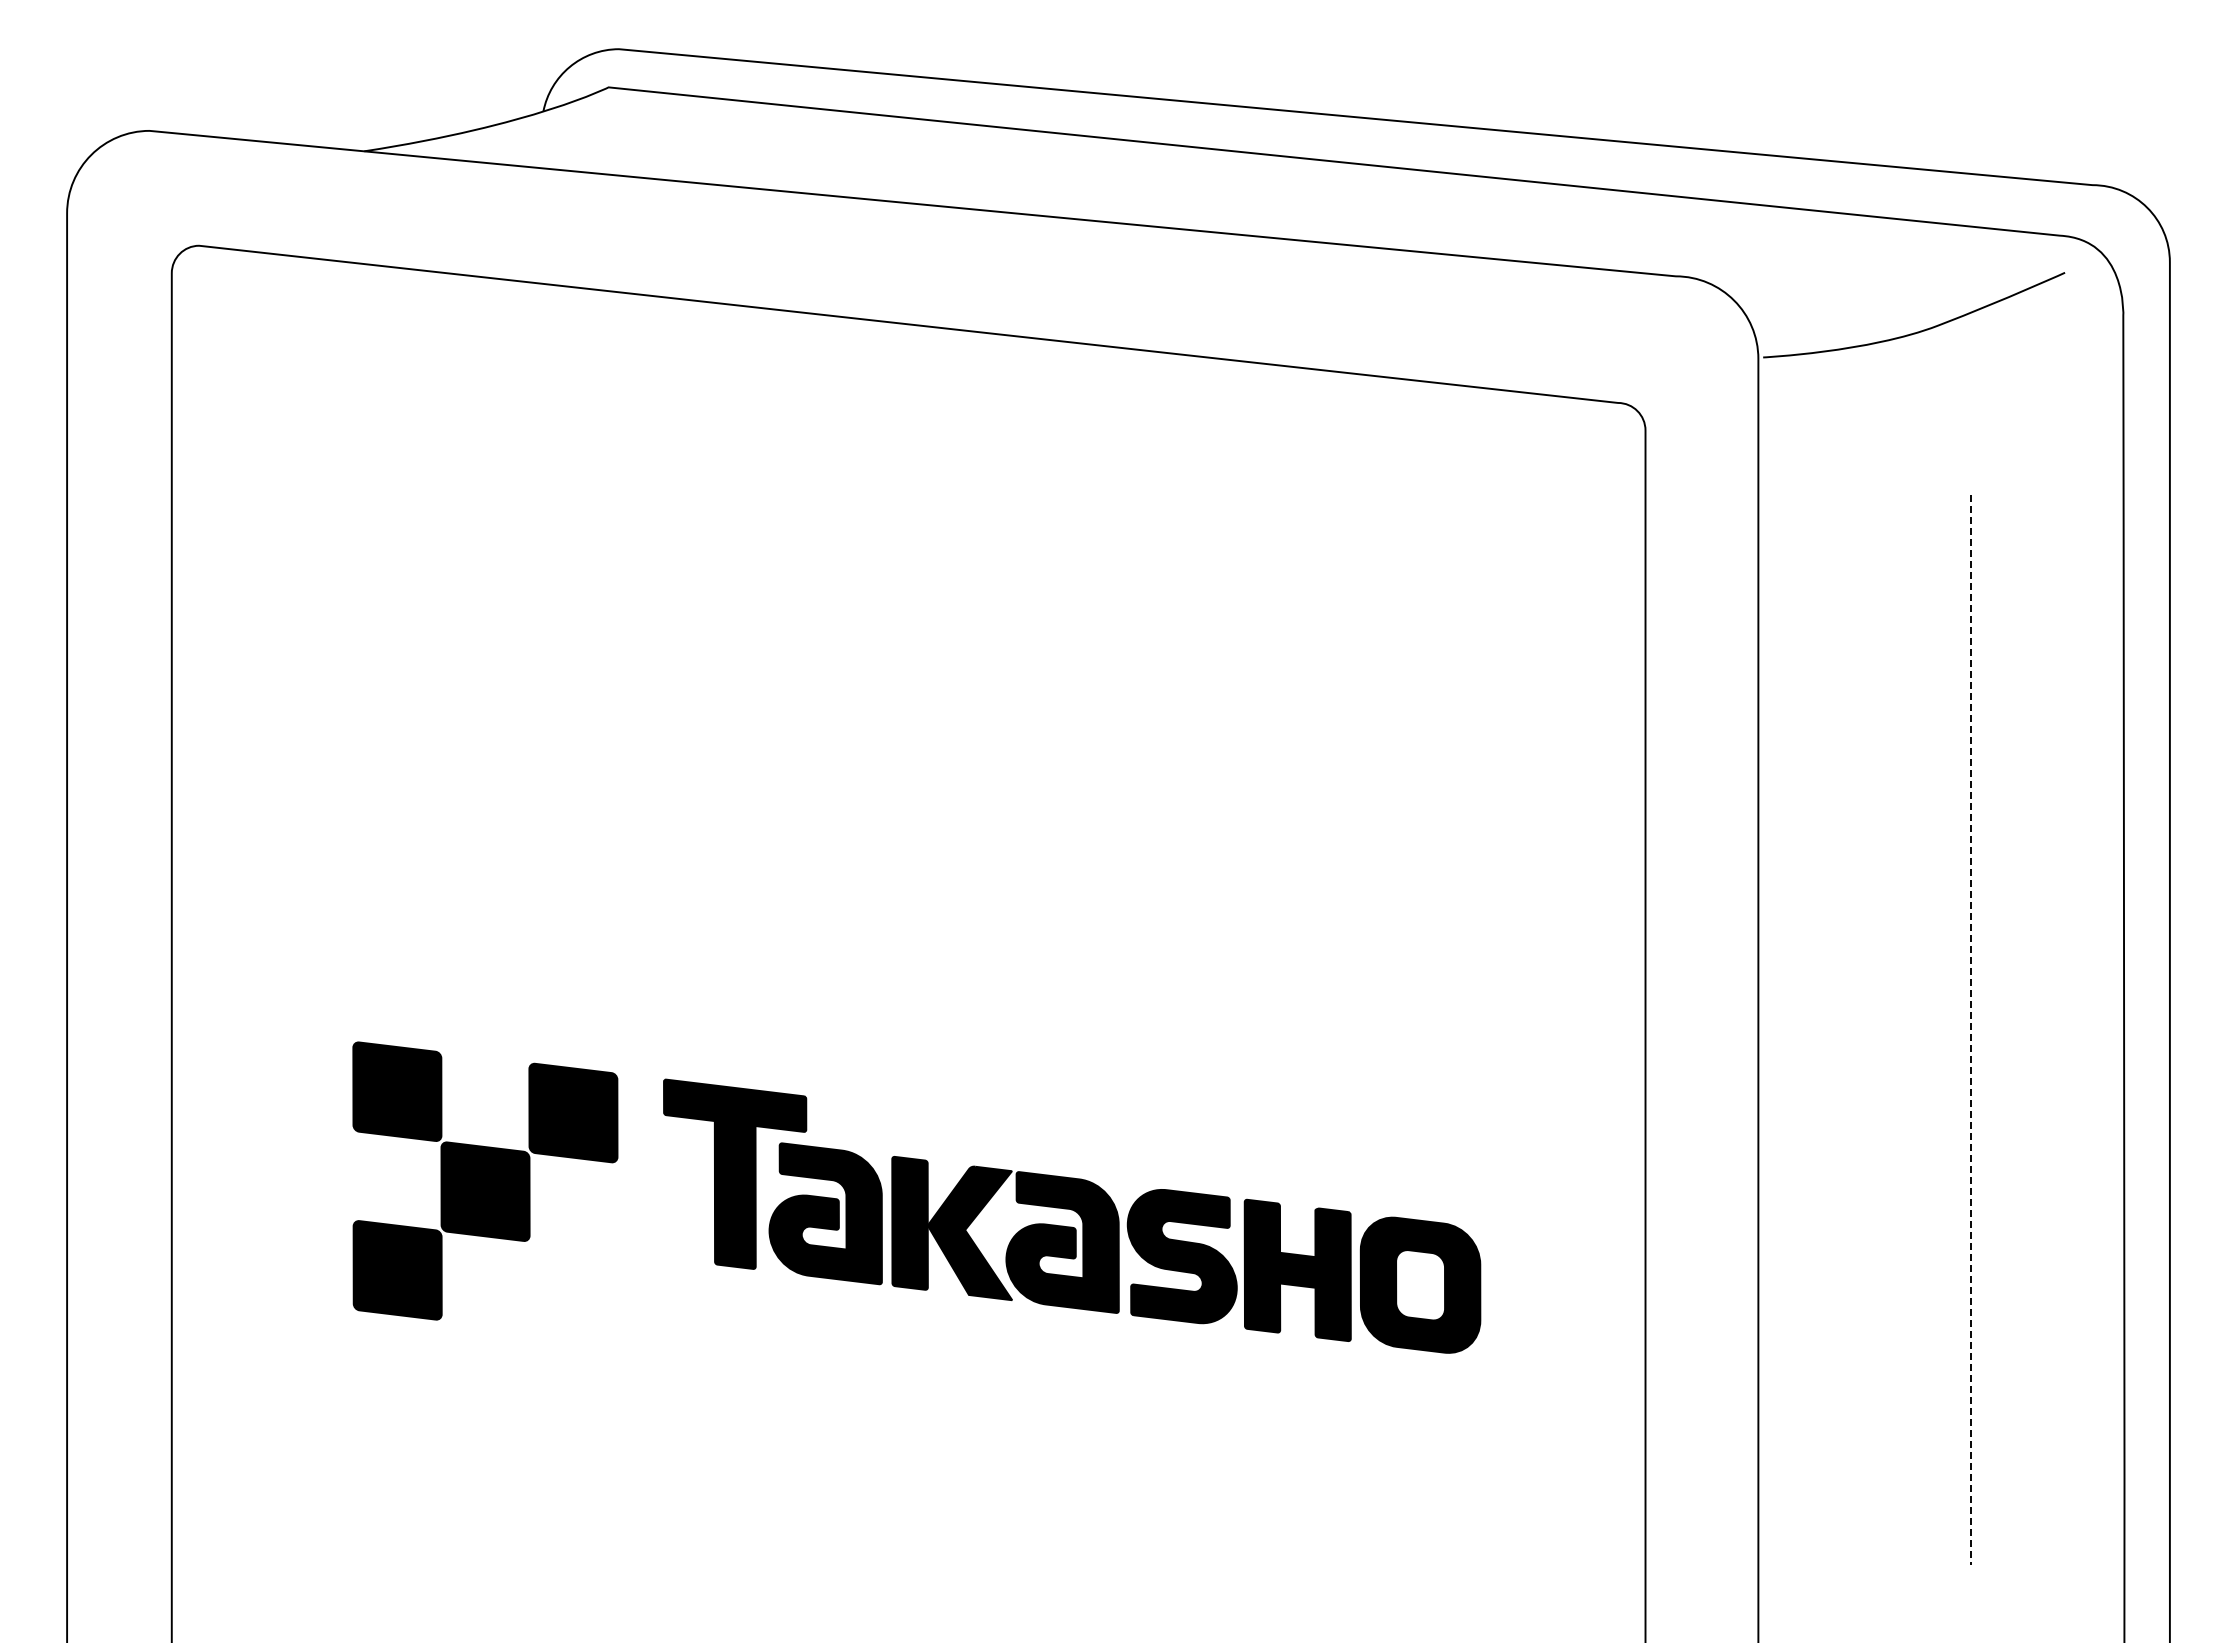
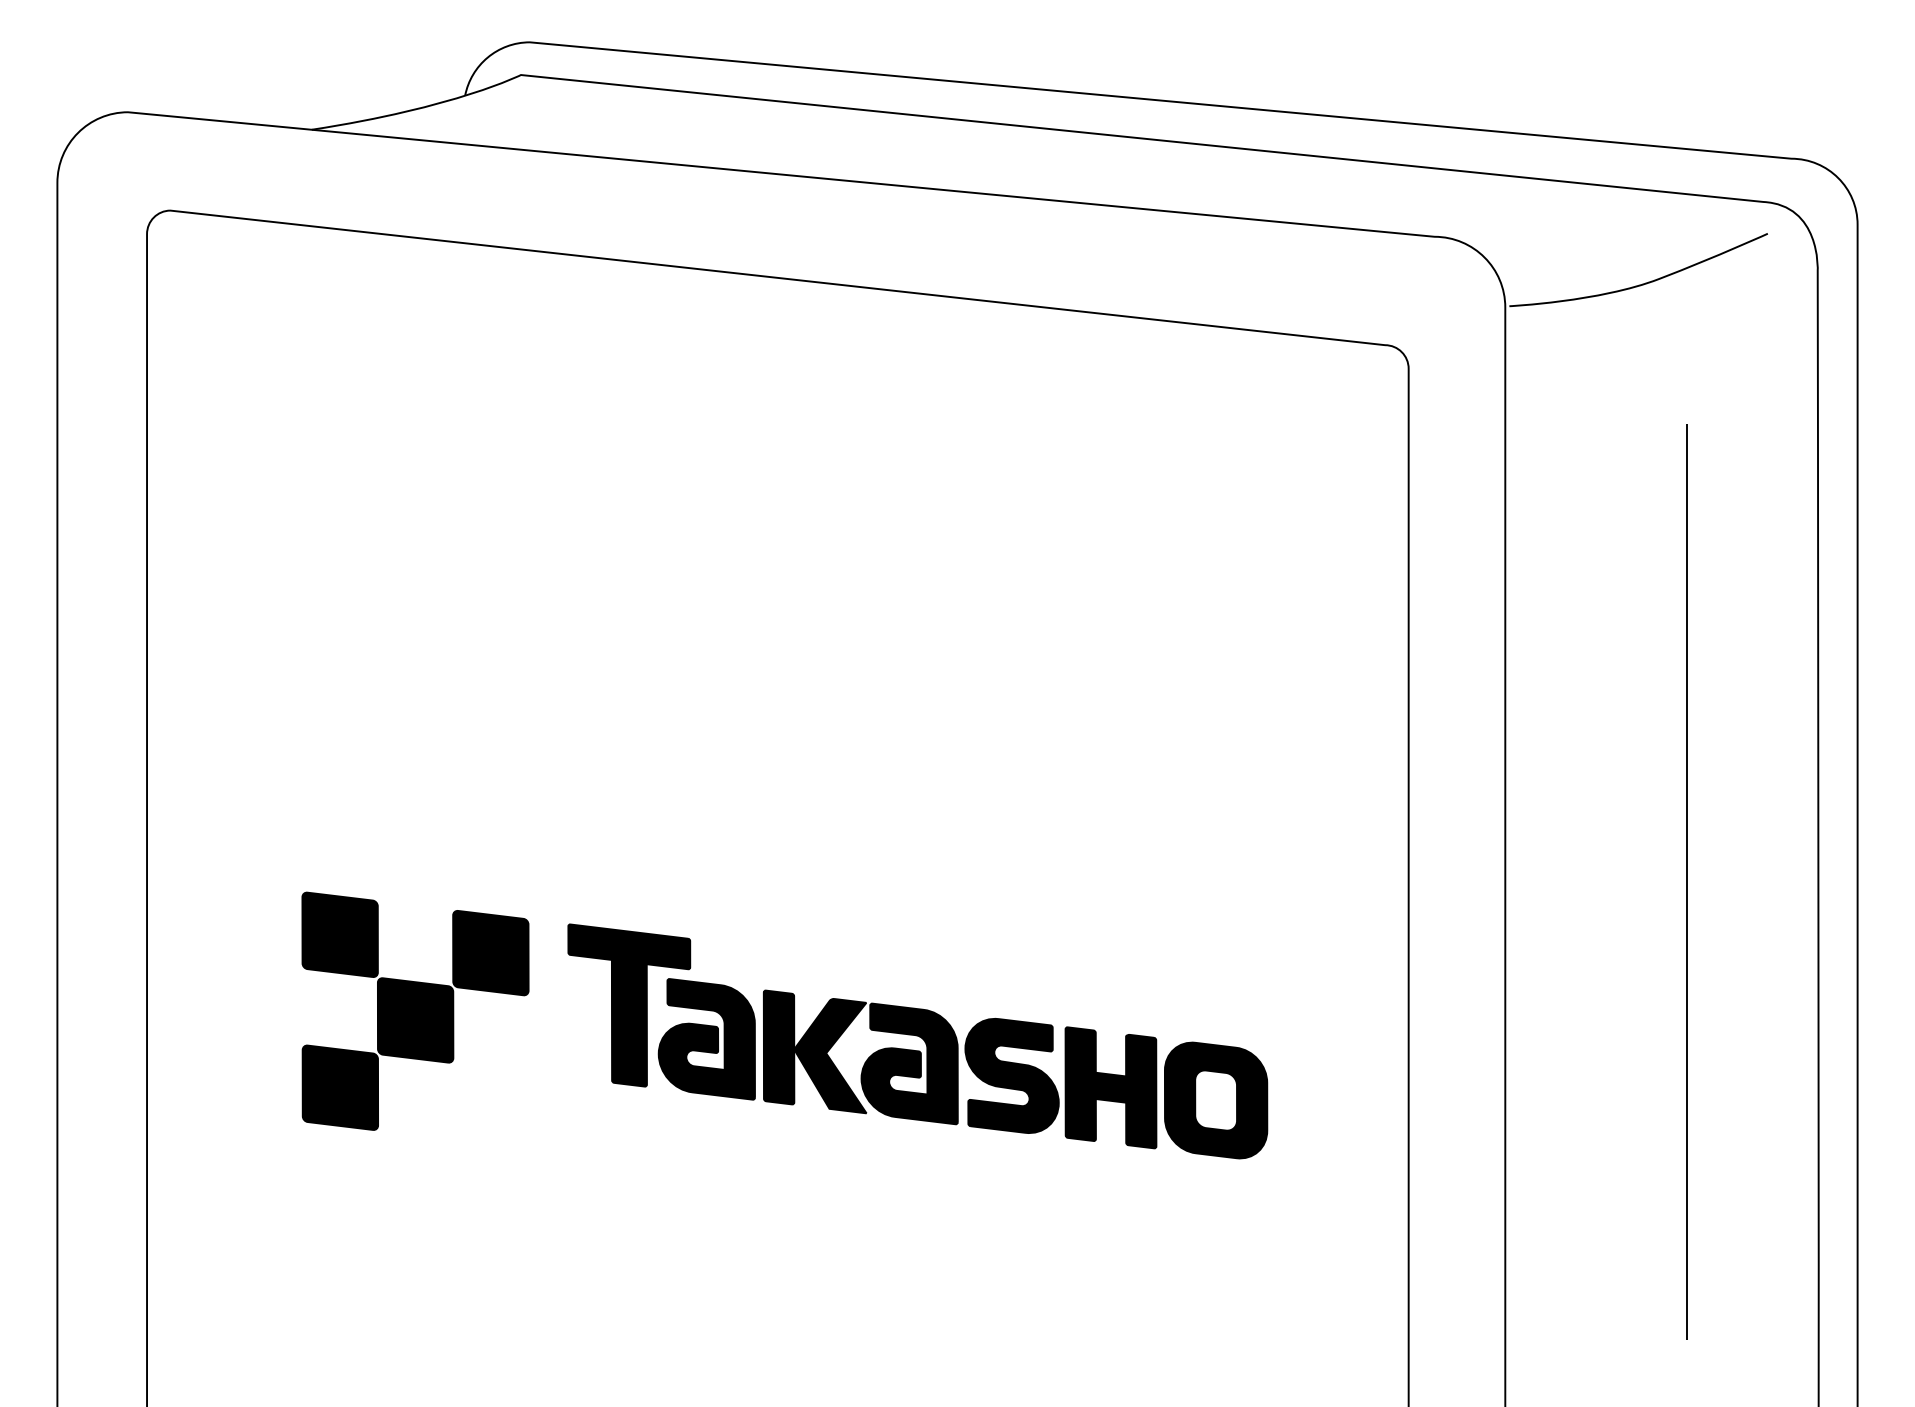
line: (1970, 1030) -> (1686, 882), dashed -> solid

